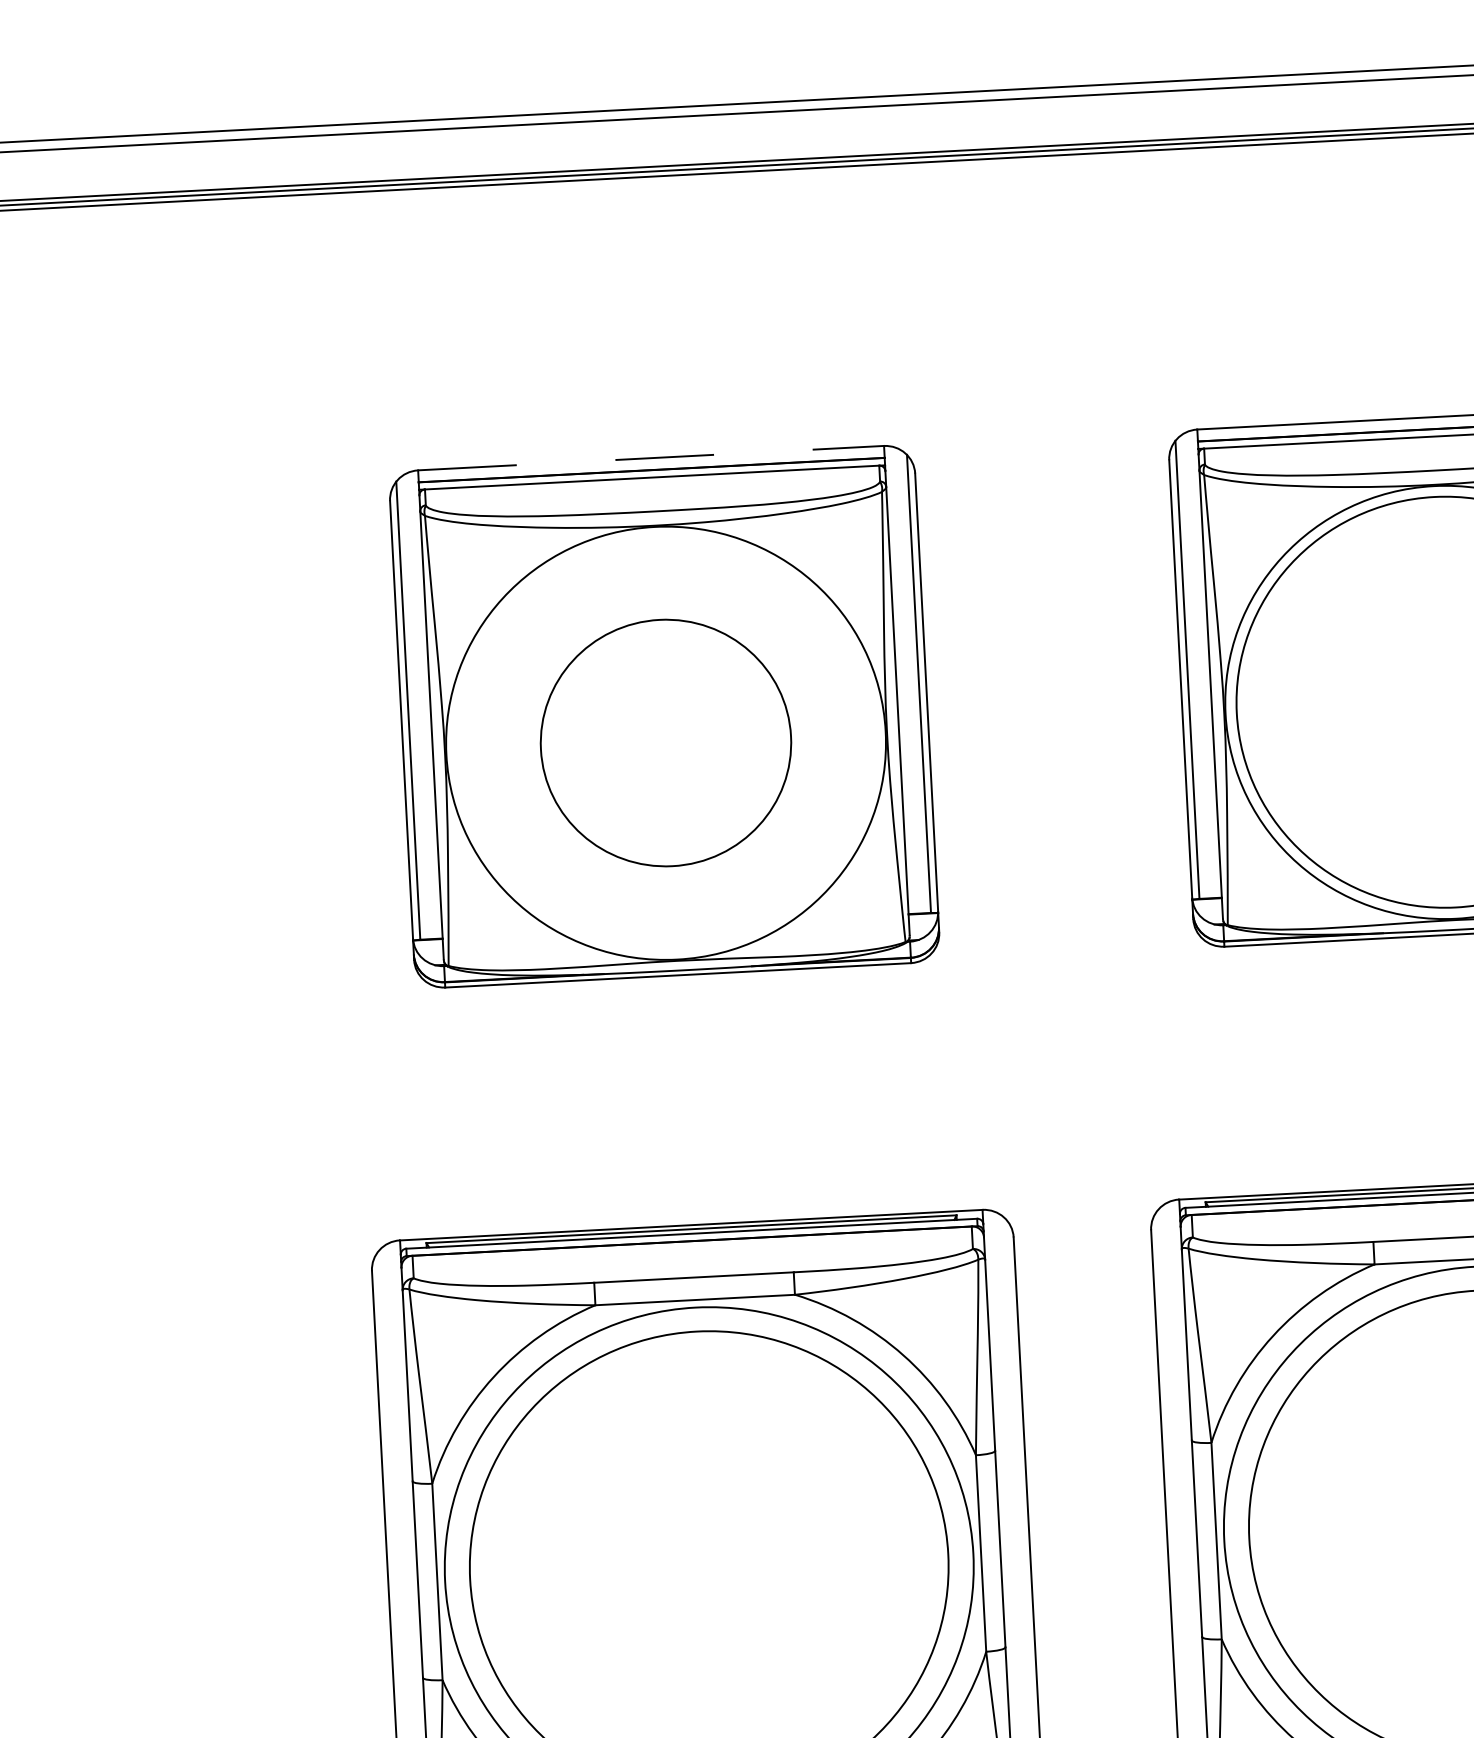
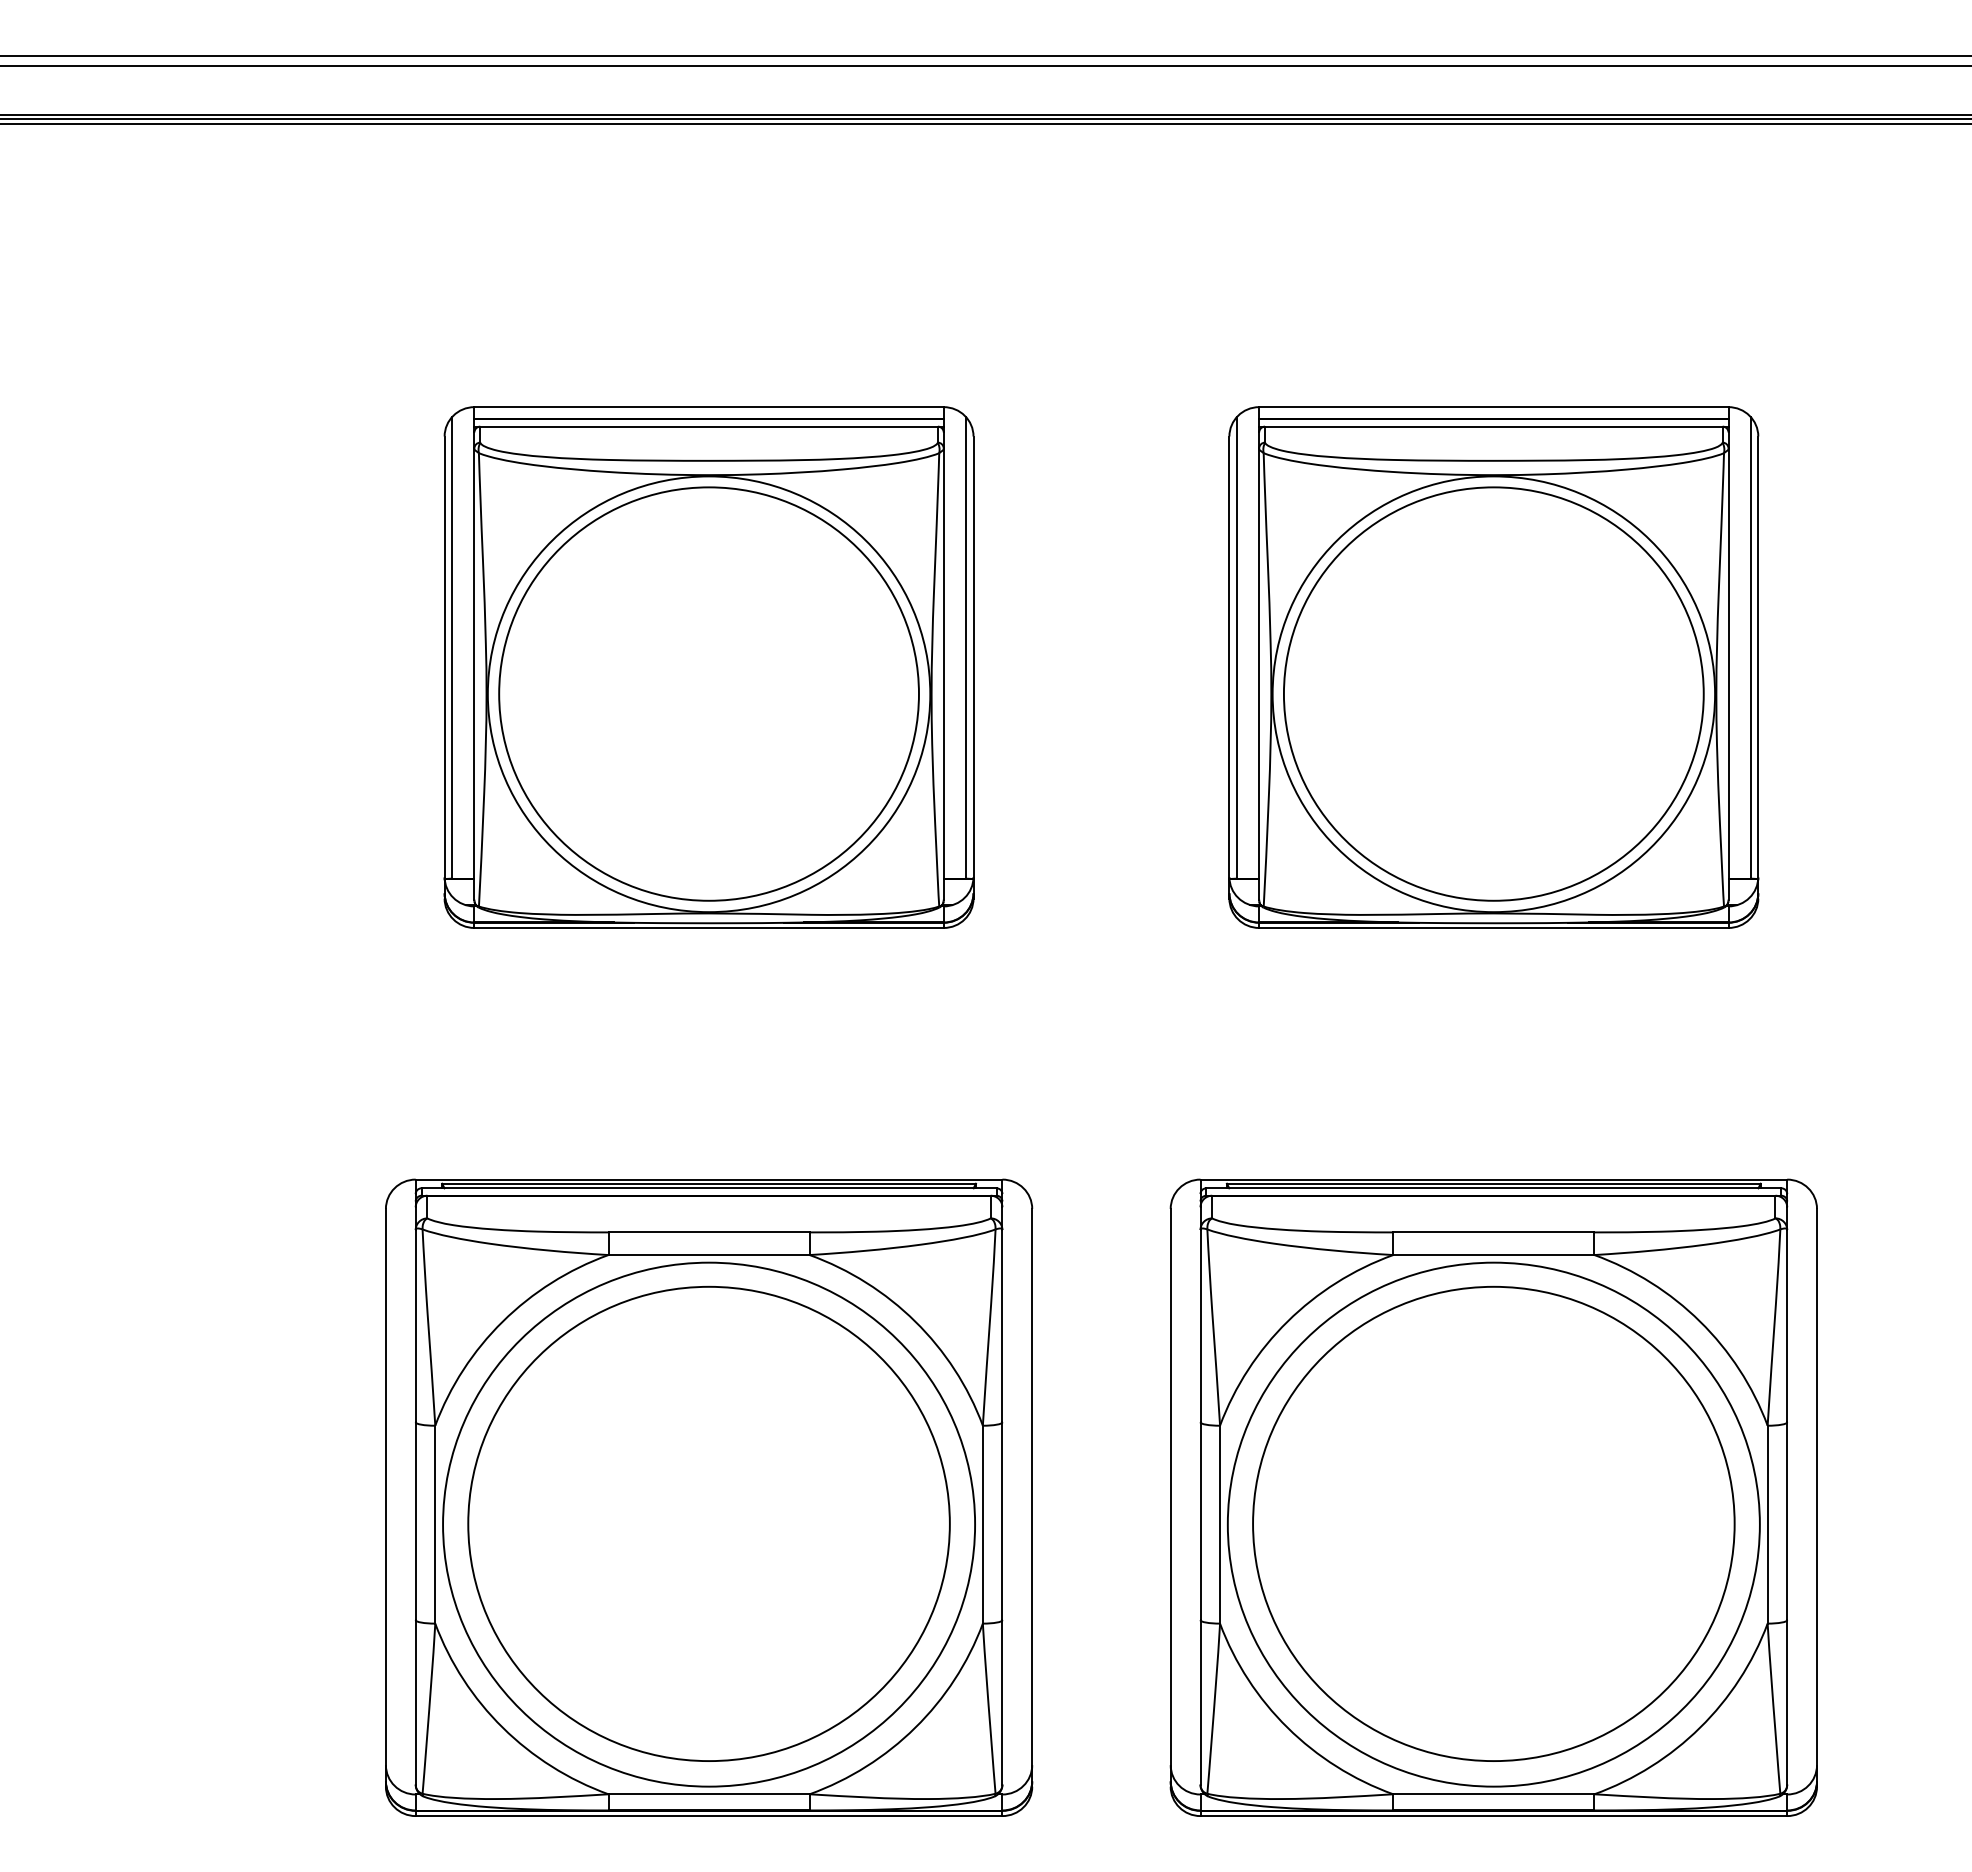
line: (651, 458) -> (709, 407), dashed -> solid
part: (665, 742) -> (708, 693), size x1.67

